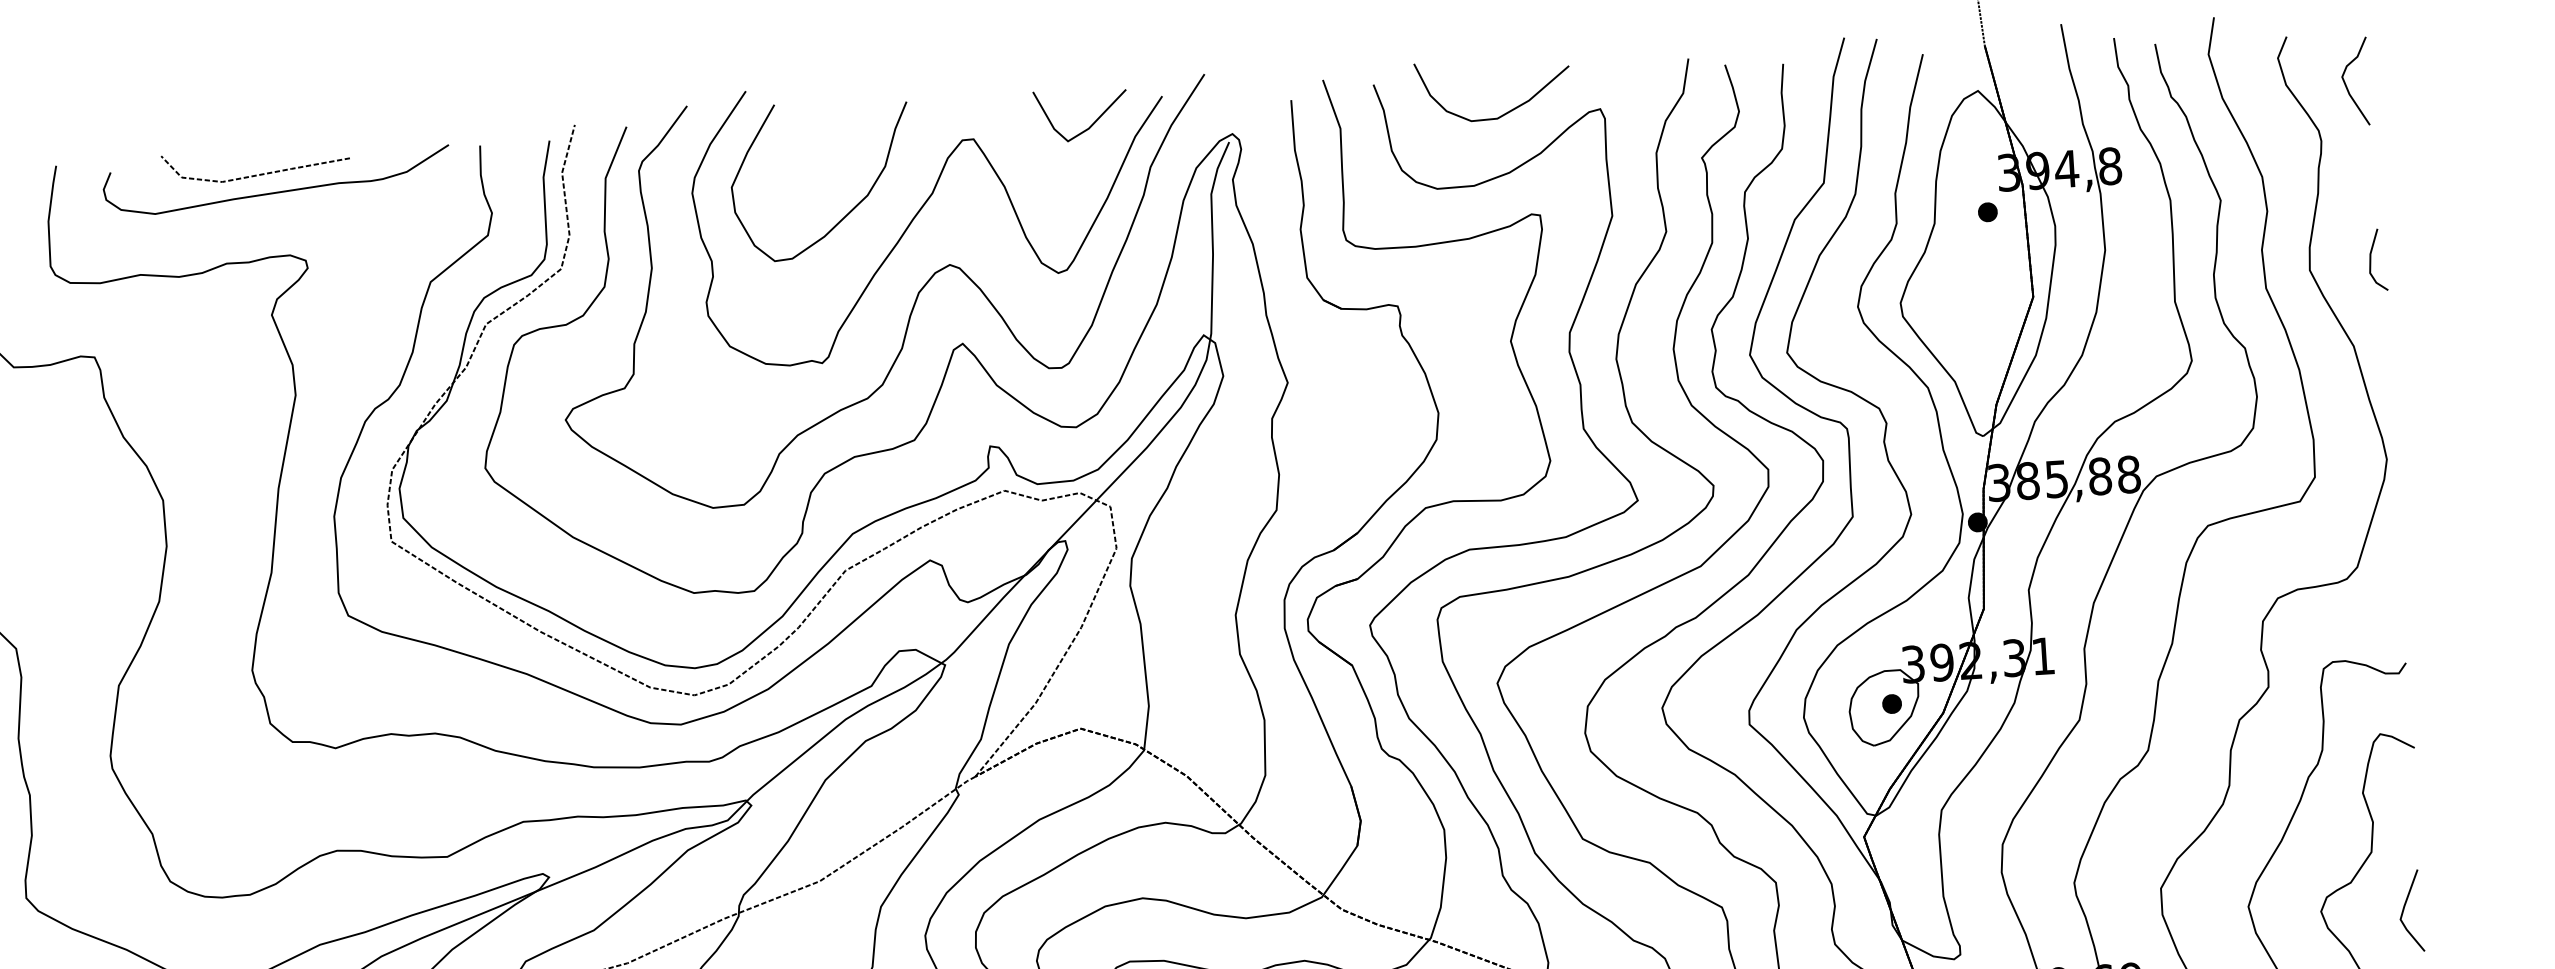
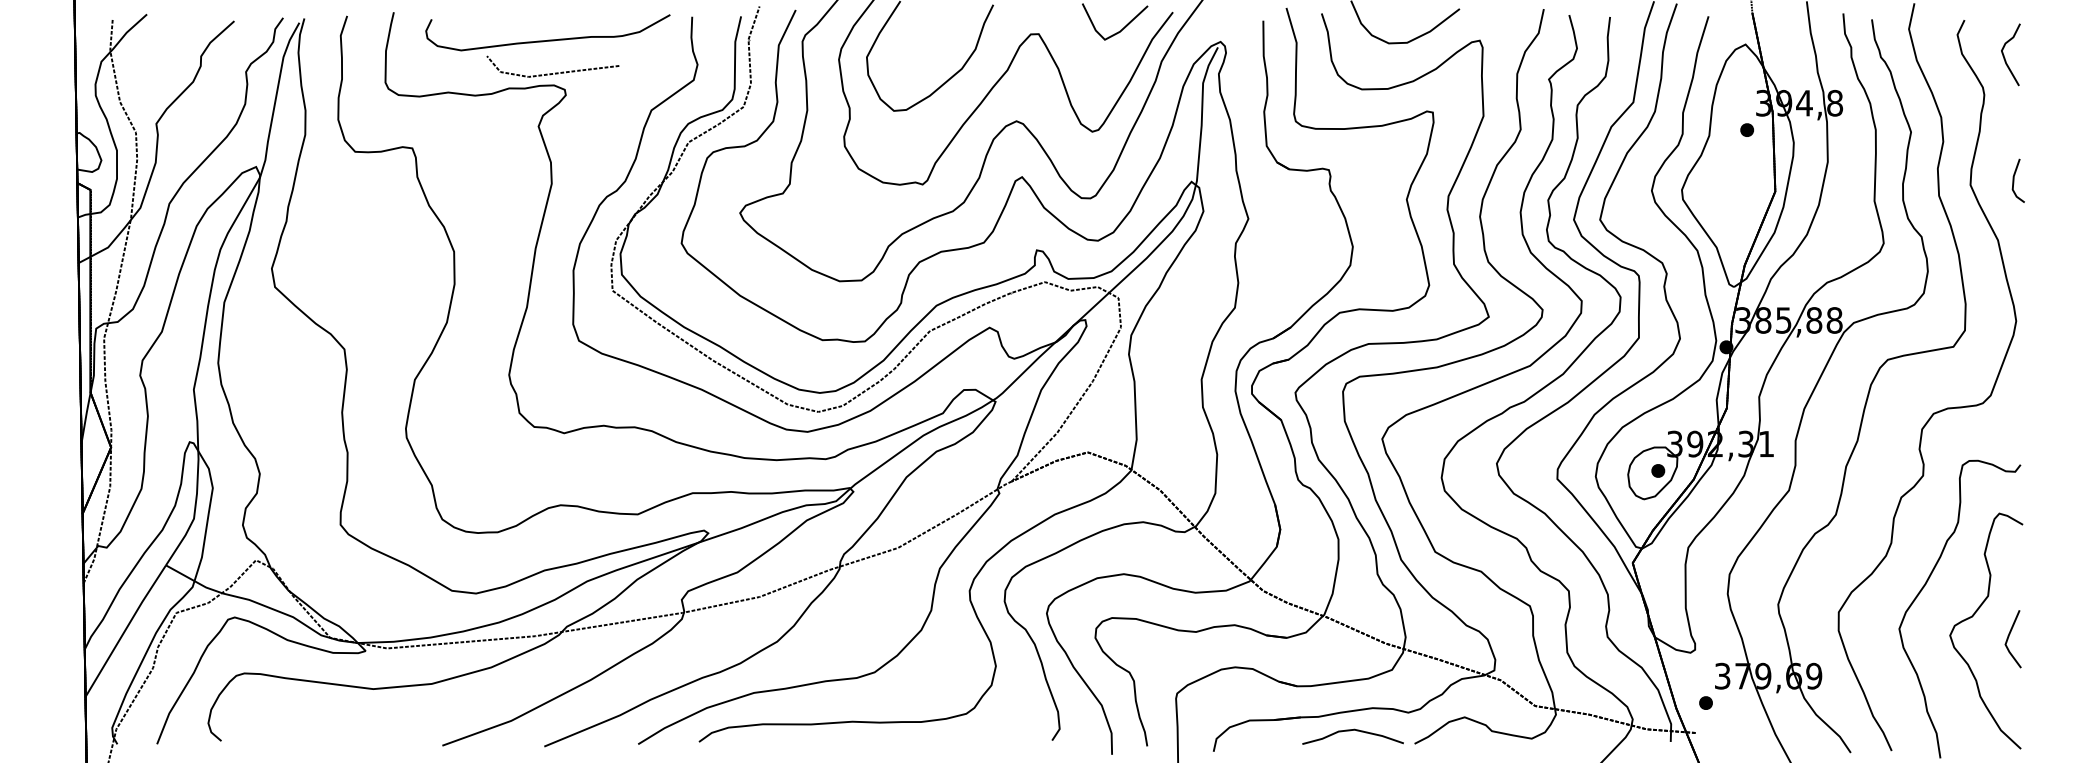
line: (259, 173) -> (555, 72), moved

